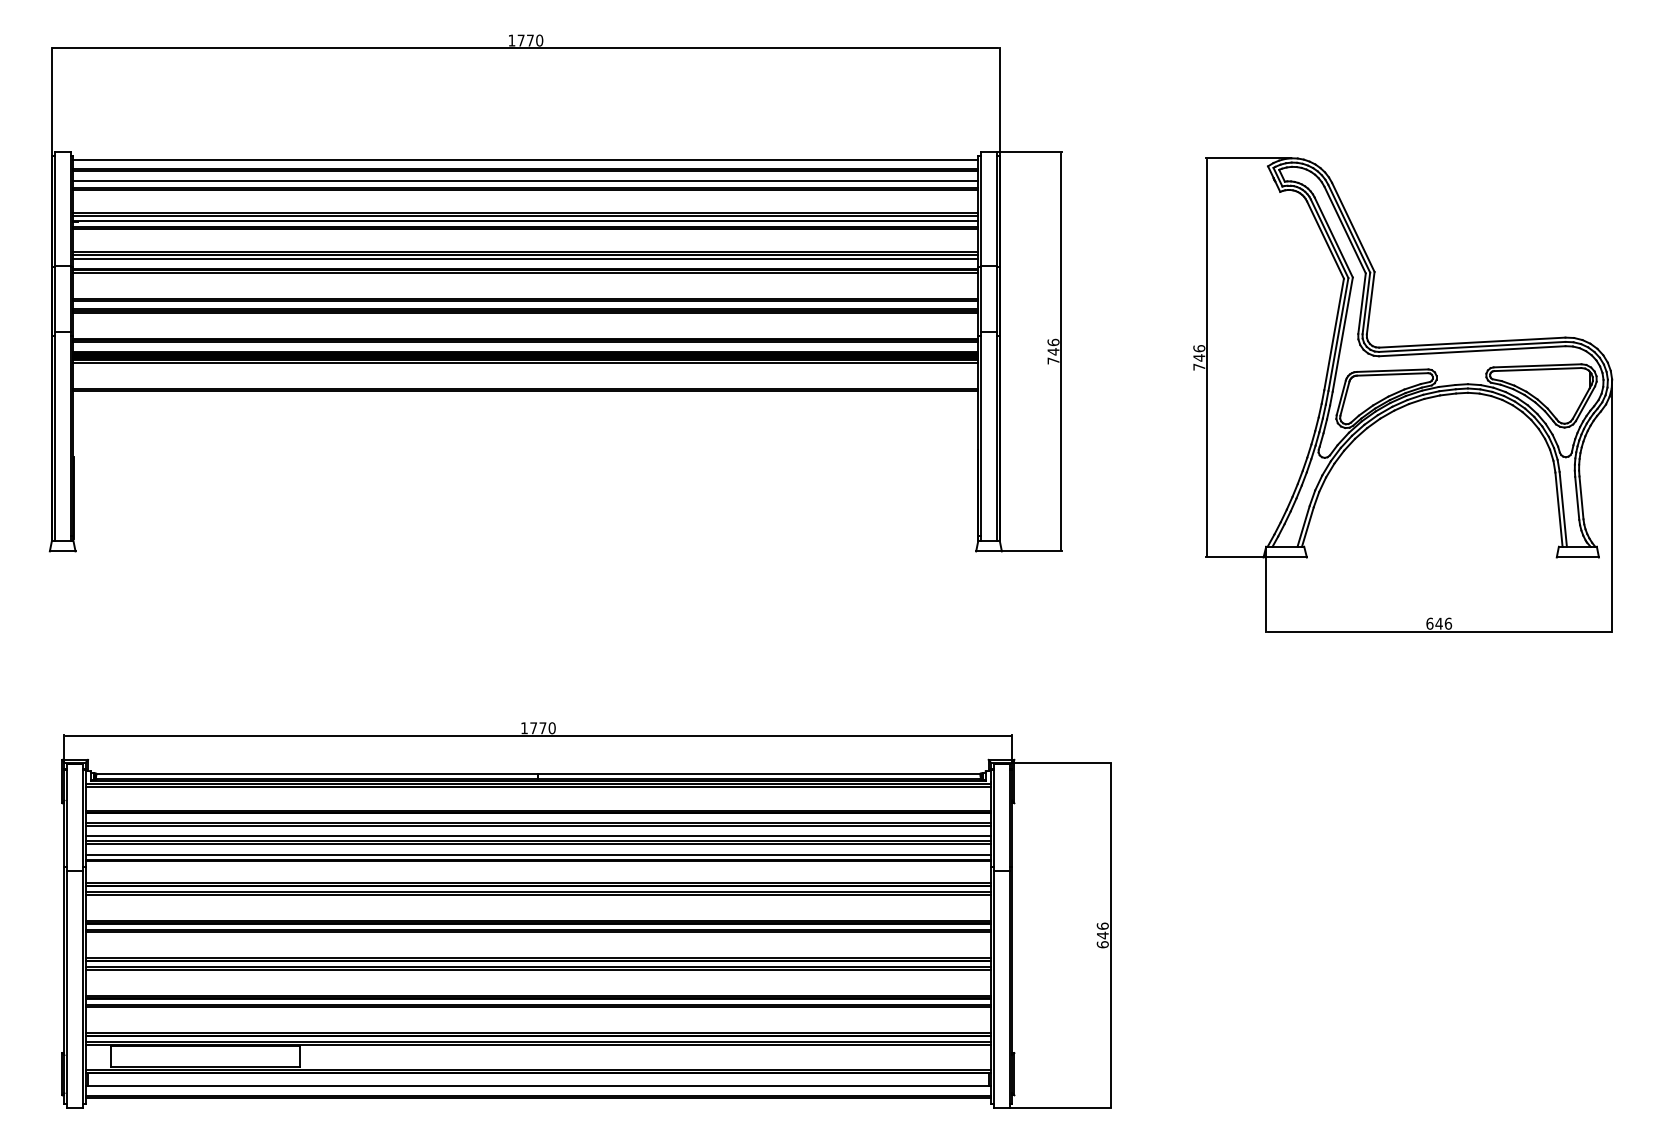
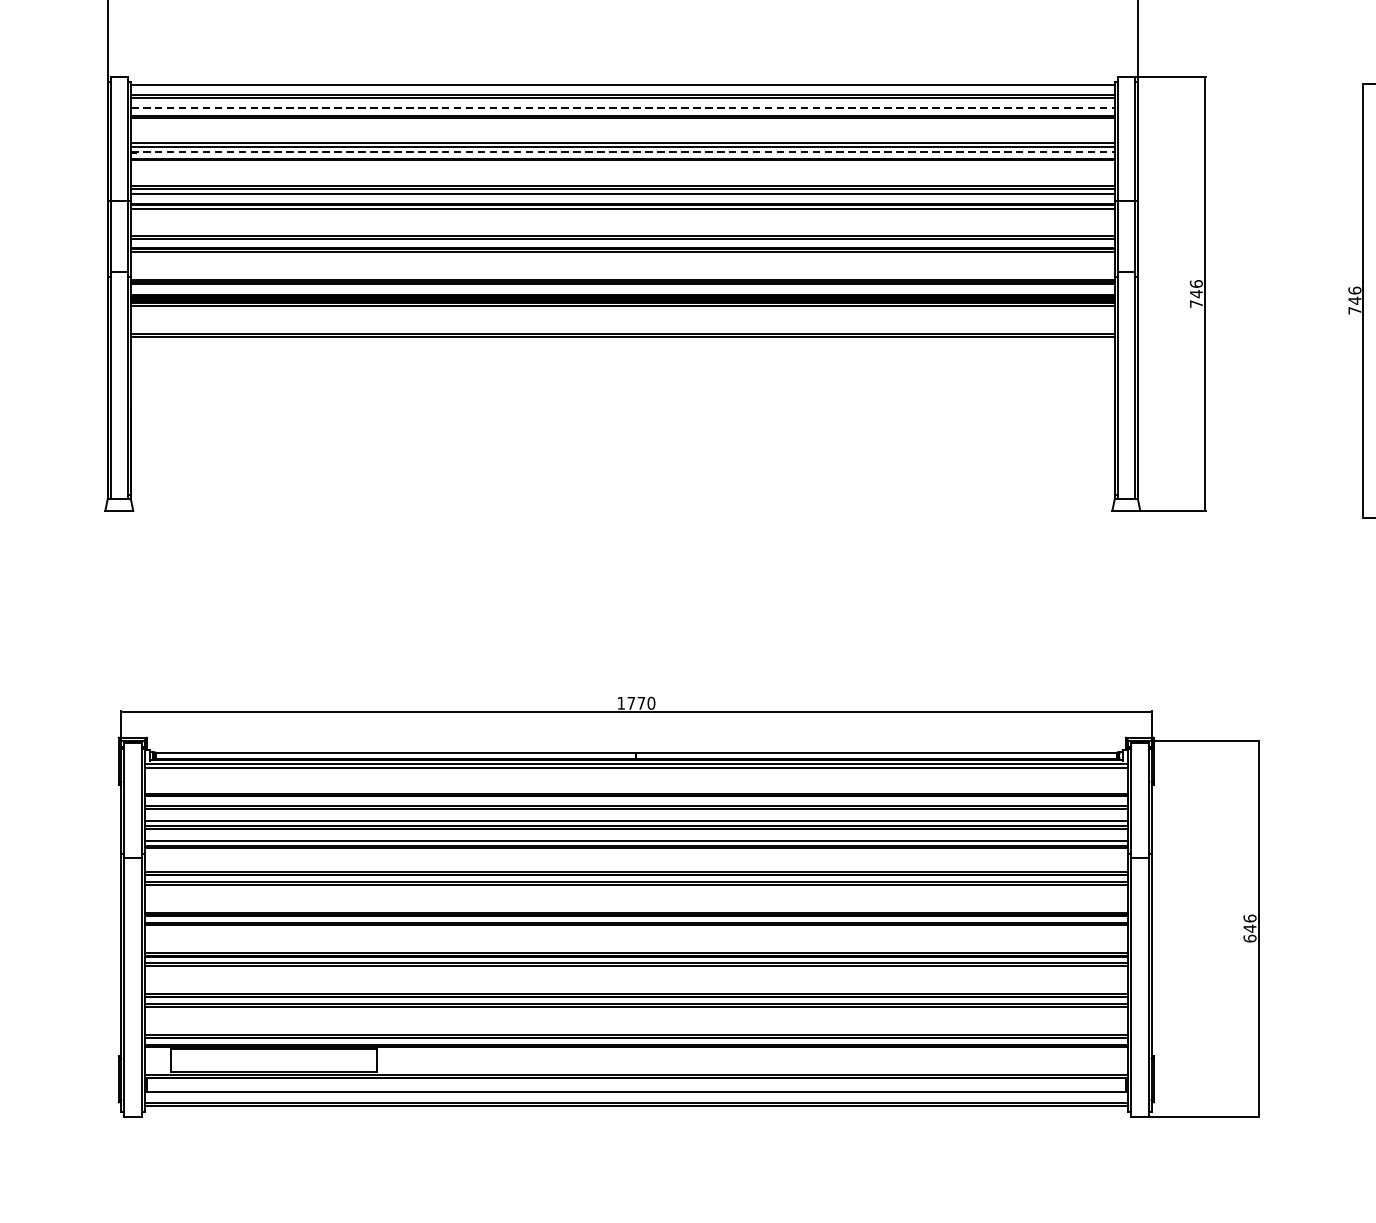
line: (526, 180) -> (623, 107), solid -> dashed
line: (526, 220) -> (623, 151), solid -> dashed

